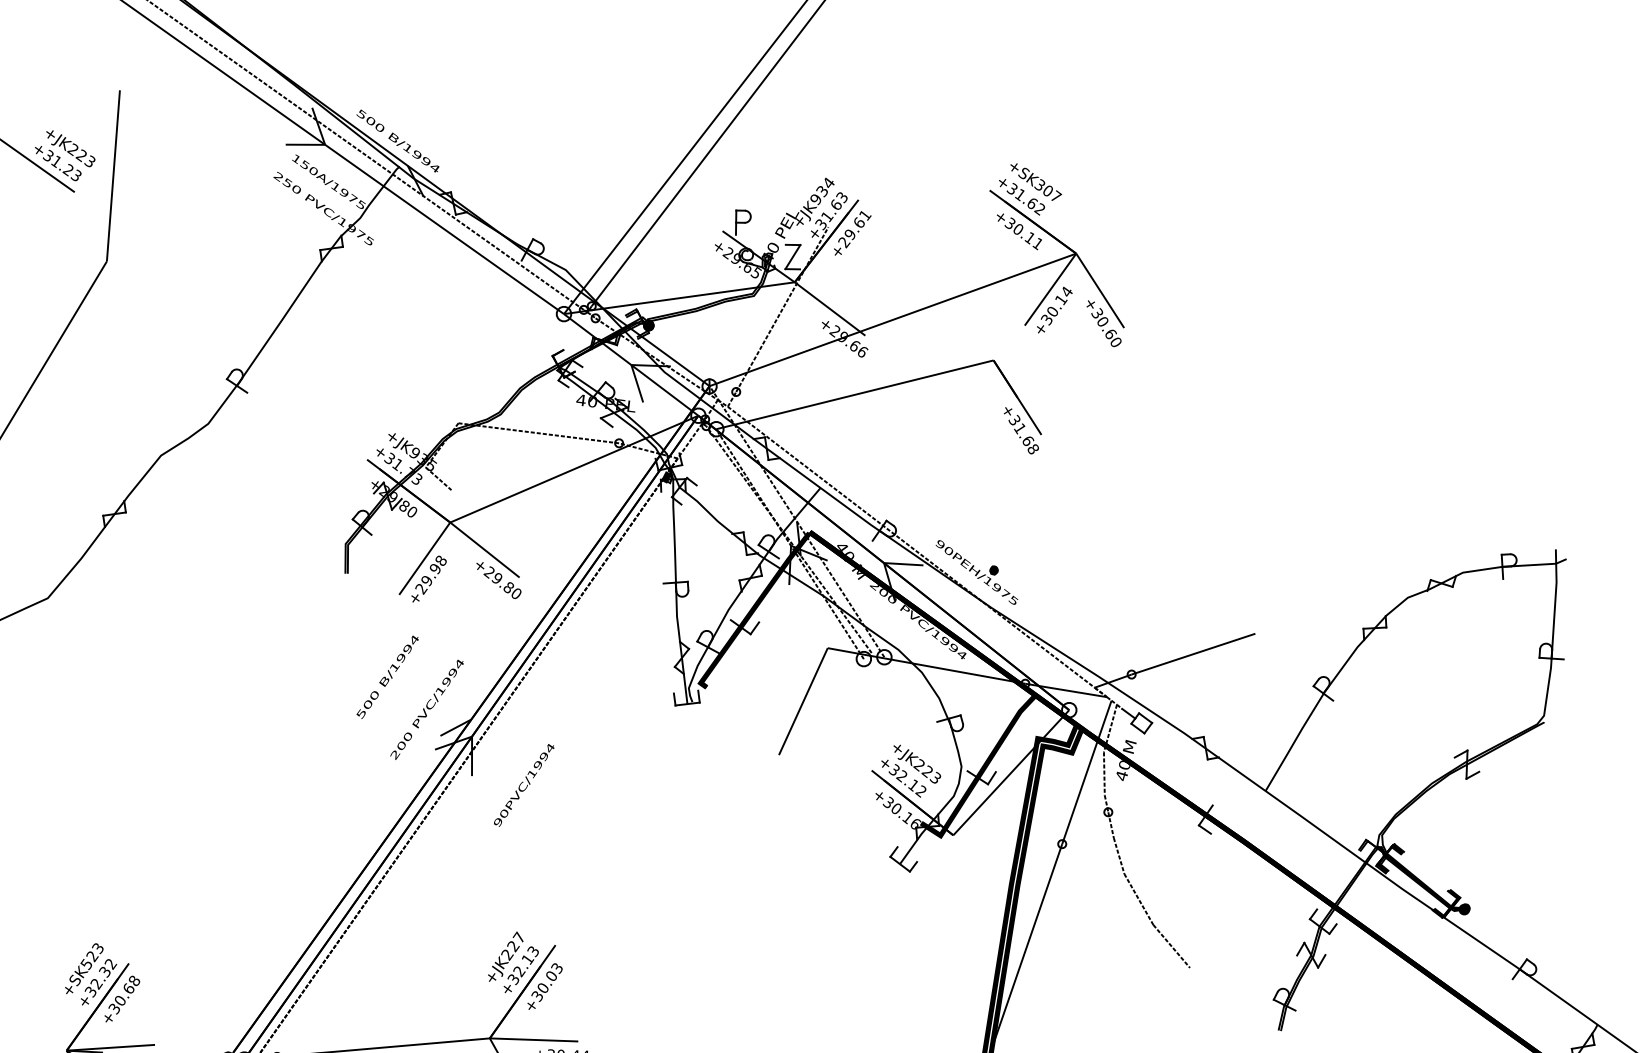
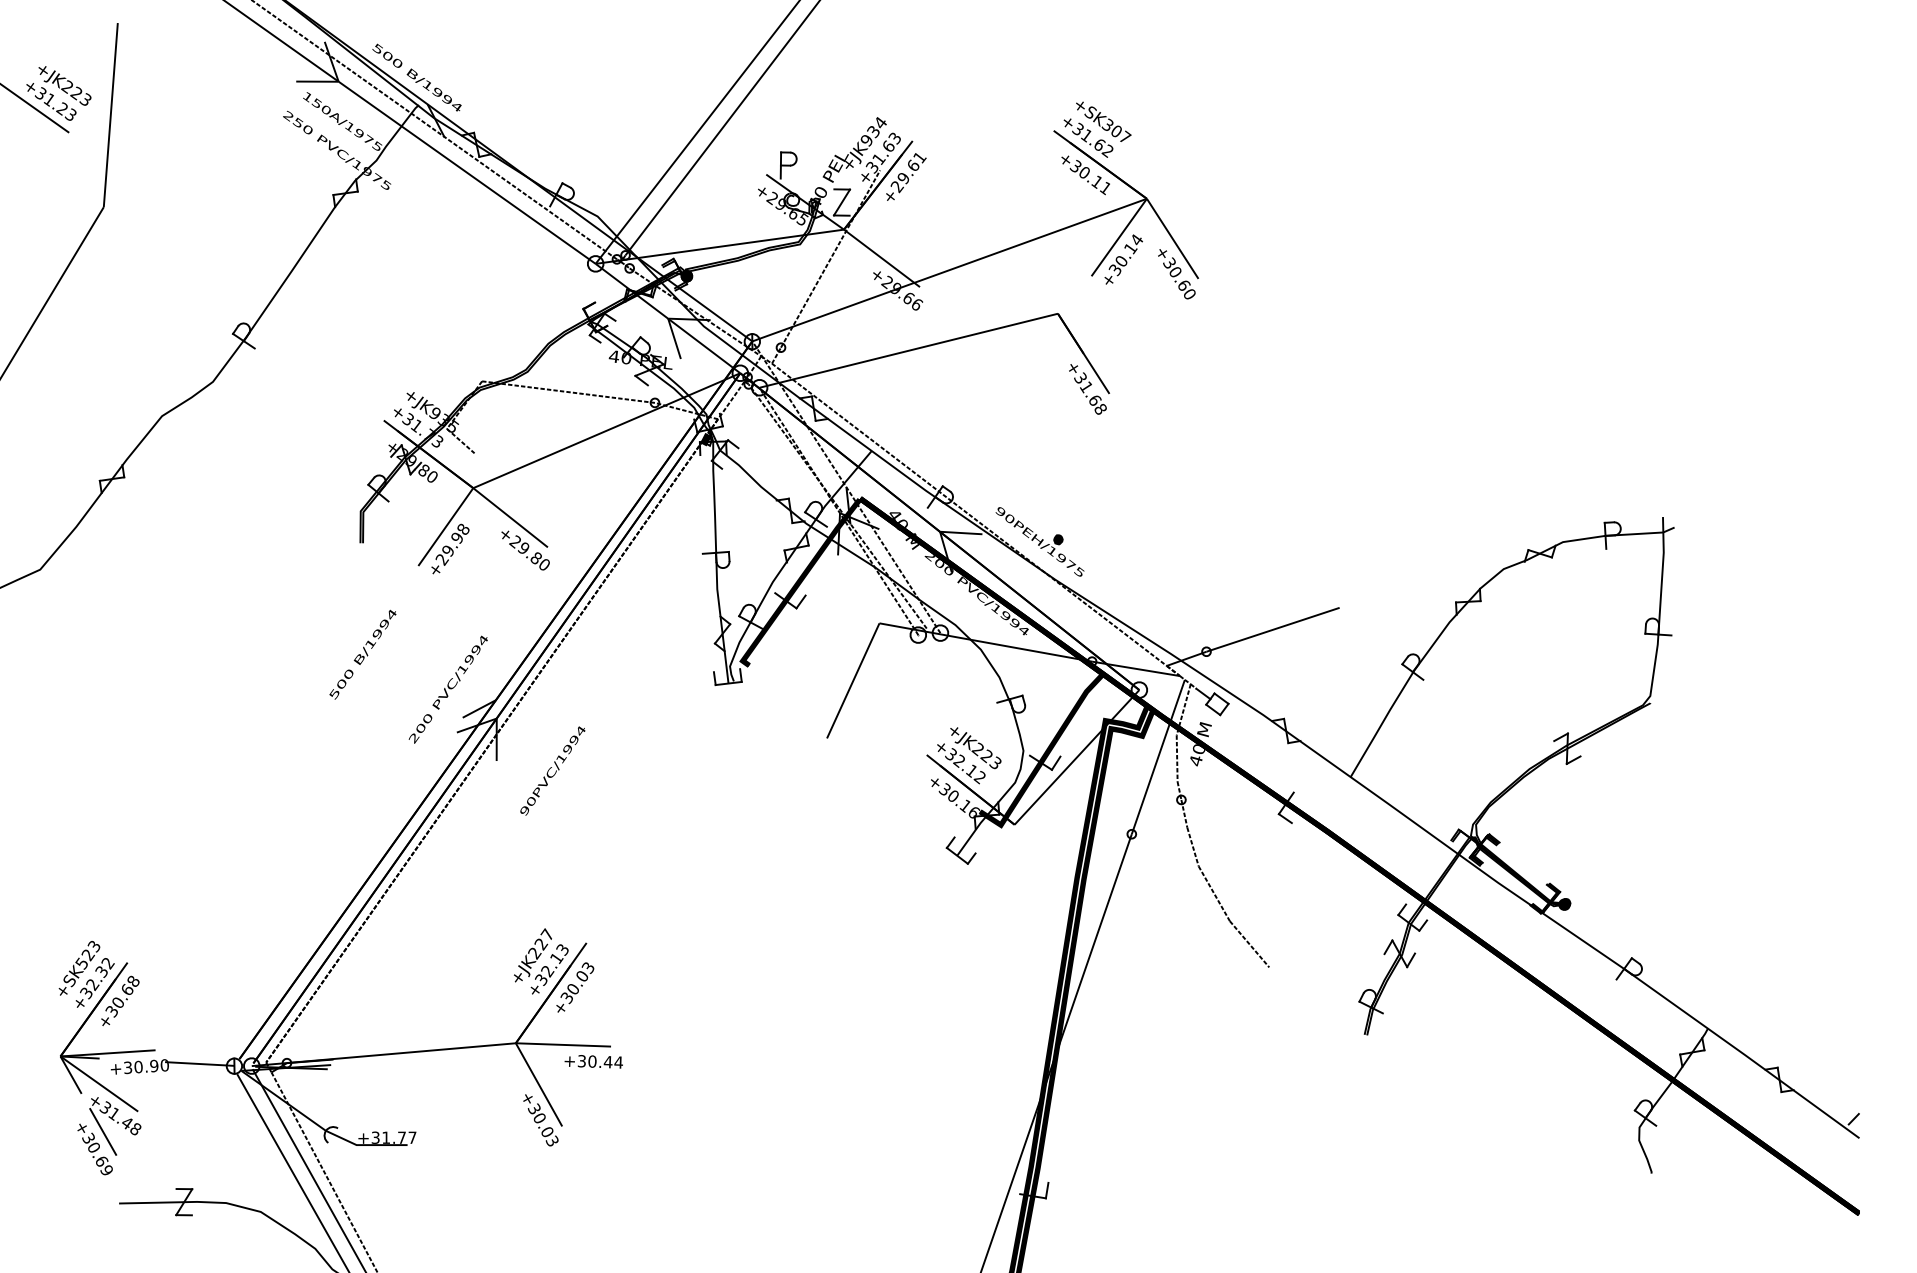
text: (387, 677) -> (362, 654), moved

